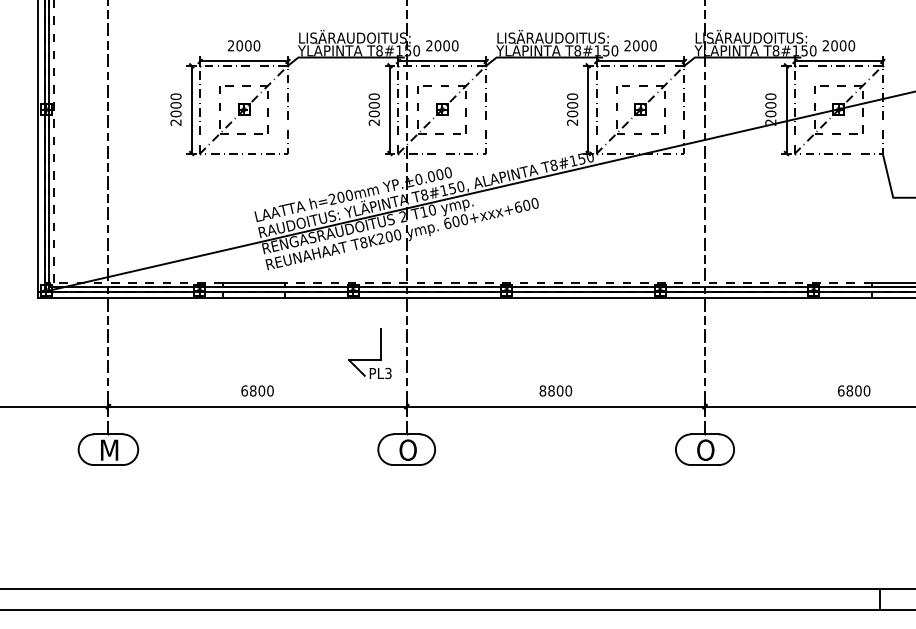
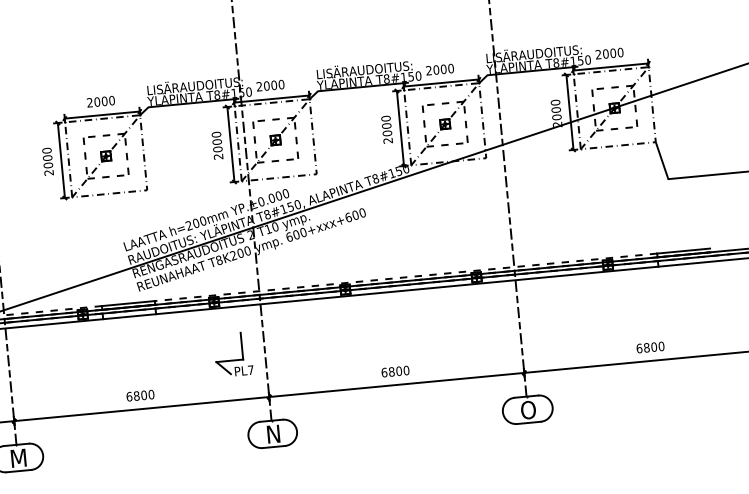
text: (388, 373) -> (251, 370), PL3 -> PL7
text: (542, 390) -> (384, 372), 8800 -> 6800
text: (407, 449) -> (273, 433), O -> N

